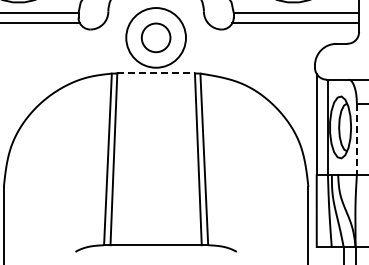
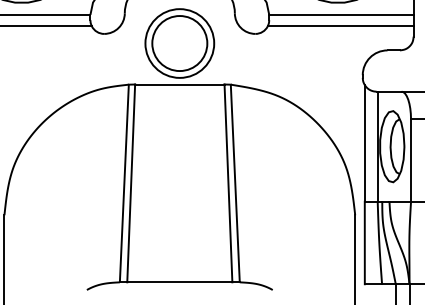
circle: (156, 37) -> (180, 43), size x1.67
line: (156, 73) -> (180, 84), dashed -> solid
line: (356, 139) -> (410, 160), dashed -> solid

